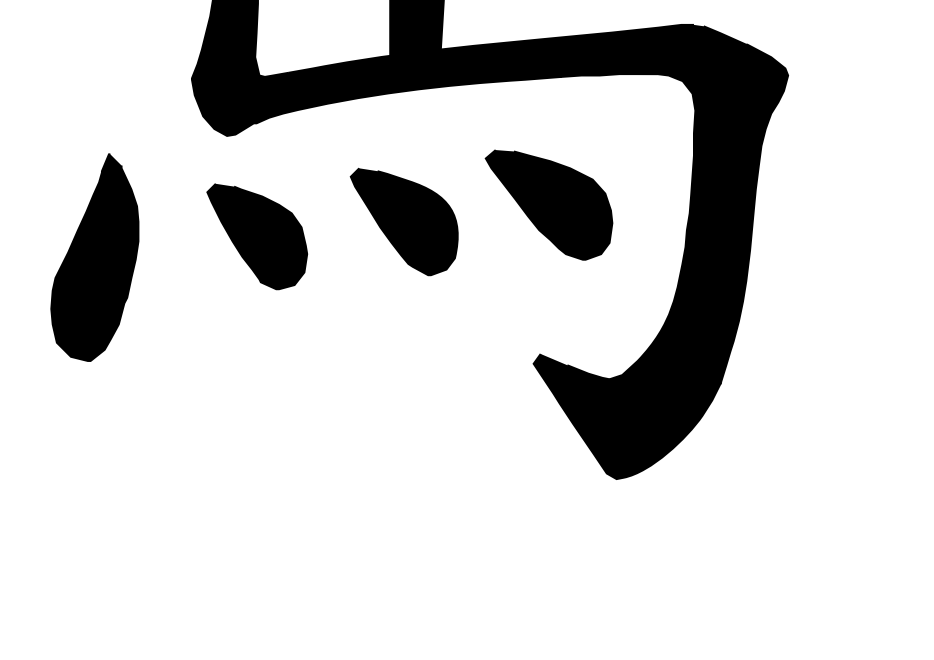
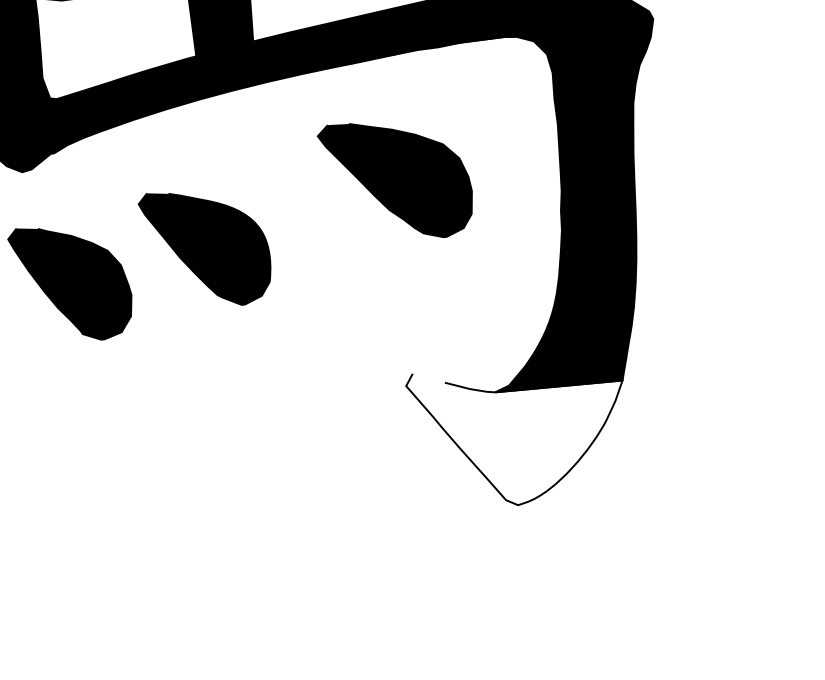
part: (548, 204) -> (396, 179), moved
part: (403, 221) -> (205, 247), moved
fill: (626, 416) -> (520, 432), removed

